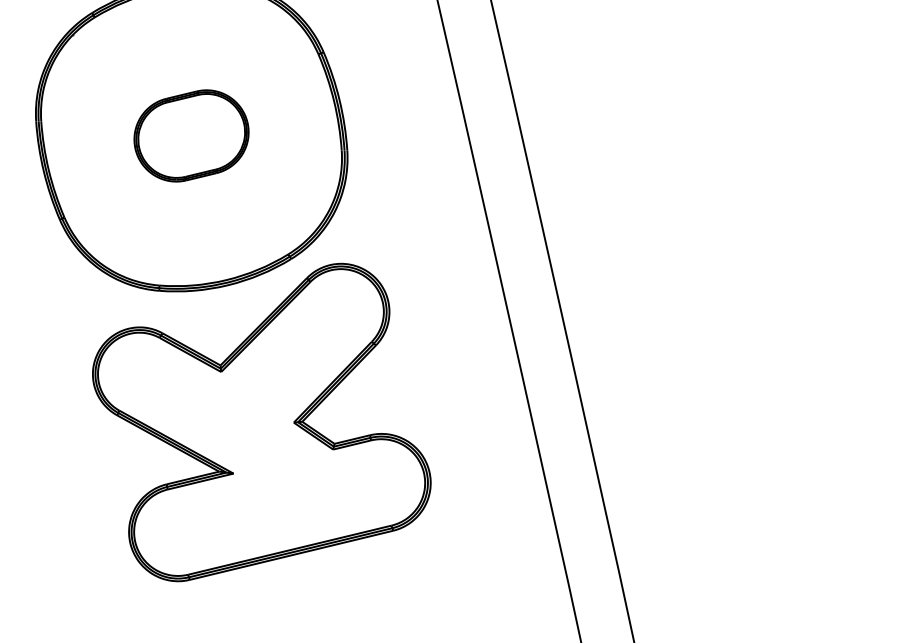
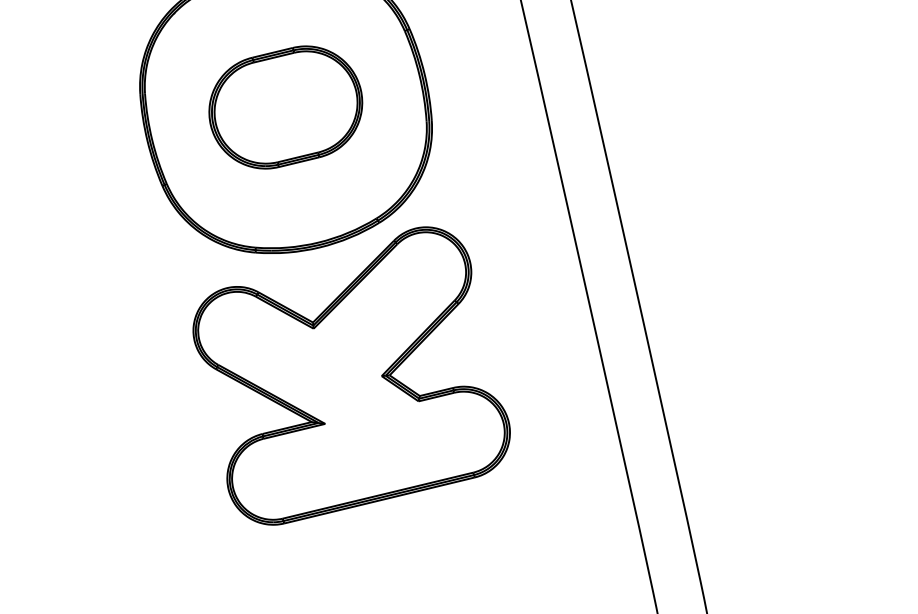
part: (191, 135) -> (285, 107), size x1.43

